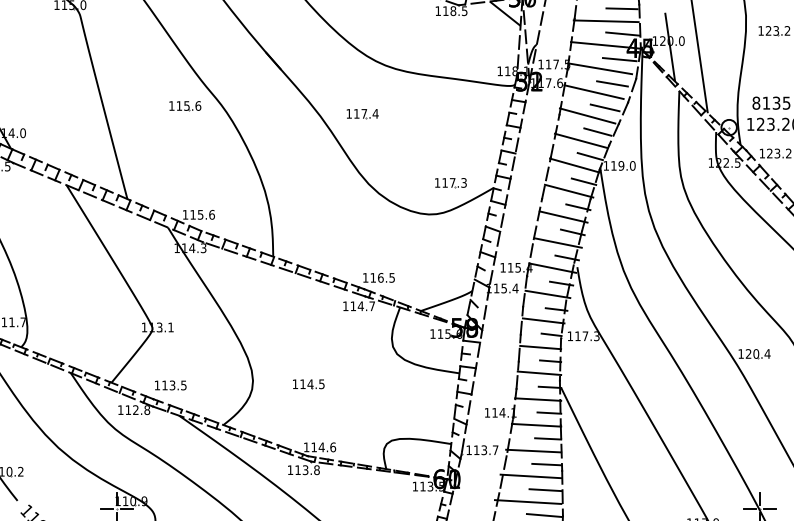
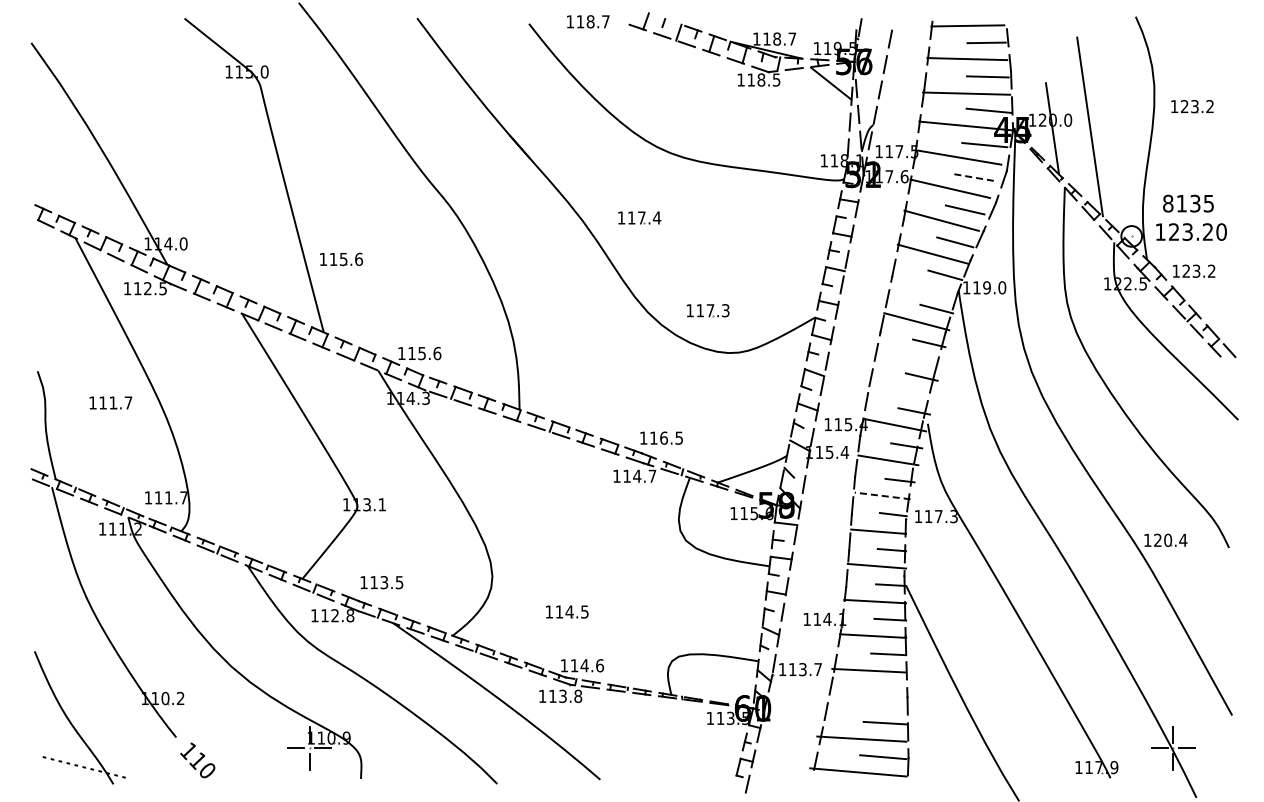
line: (612, 83) -> (975, 177), solid -> dashed
part: (185, 105) -> (341, 258), moved
line: (574, 165) -> (923, 287), removed
part: (450, 182) -> (707, 310), moved
line: (563, 216) -> (909, 355), removed
line: (557, 242) -> (901, 390), removed
line: (543, 320) -> (882, 495), solid -> dashed
part: (308, 383) -> (567, 611), moved
line: (546, 464) -> (886, 688), removed
line: (530, 476) -> (865, 704), removed

